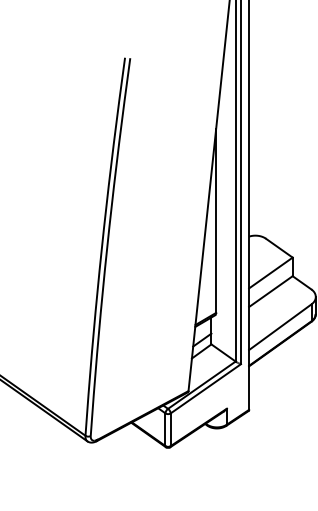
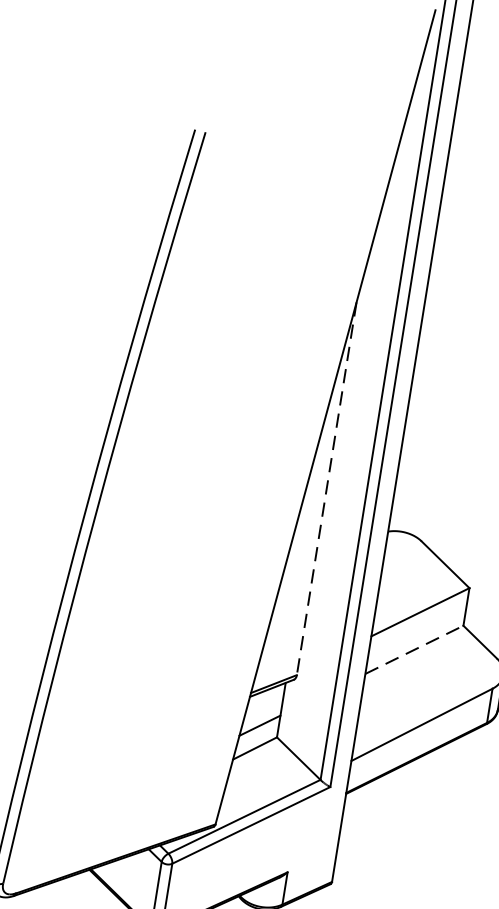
line: (216, 221) -> (327, 490), solid -> dashed
line: (270, 291) -> (413, 649), solid -> dashed

